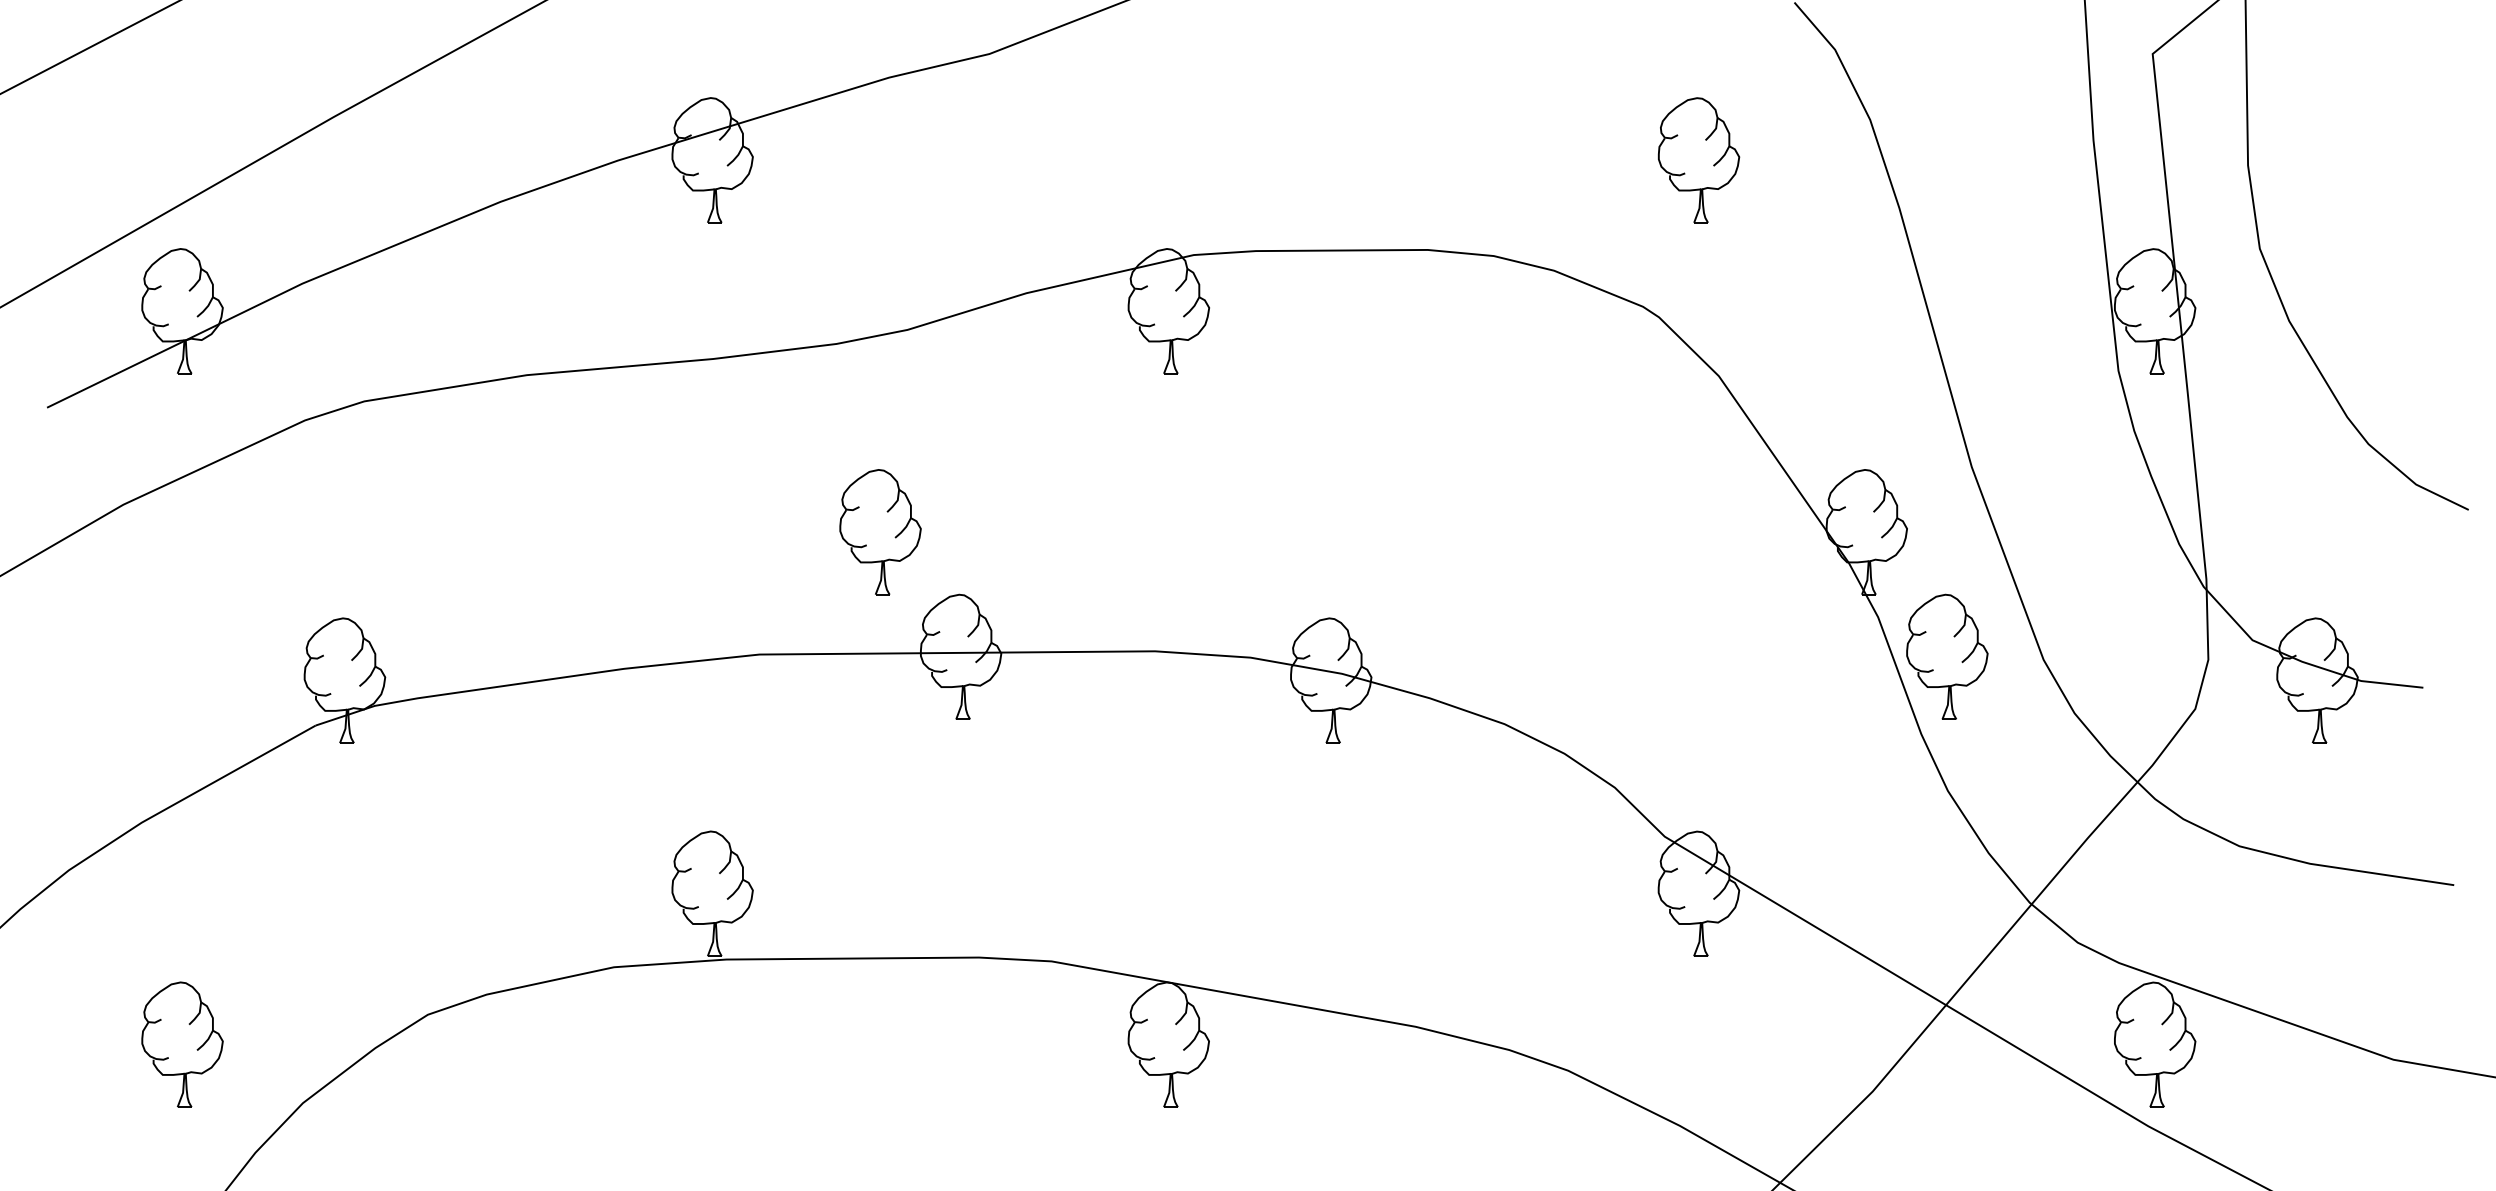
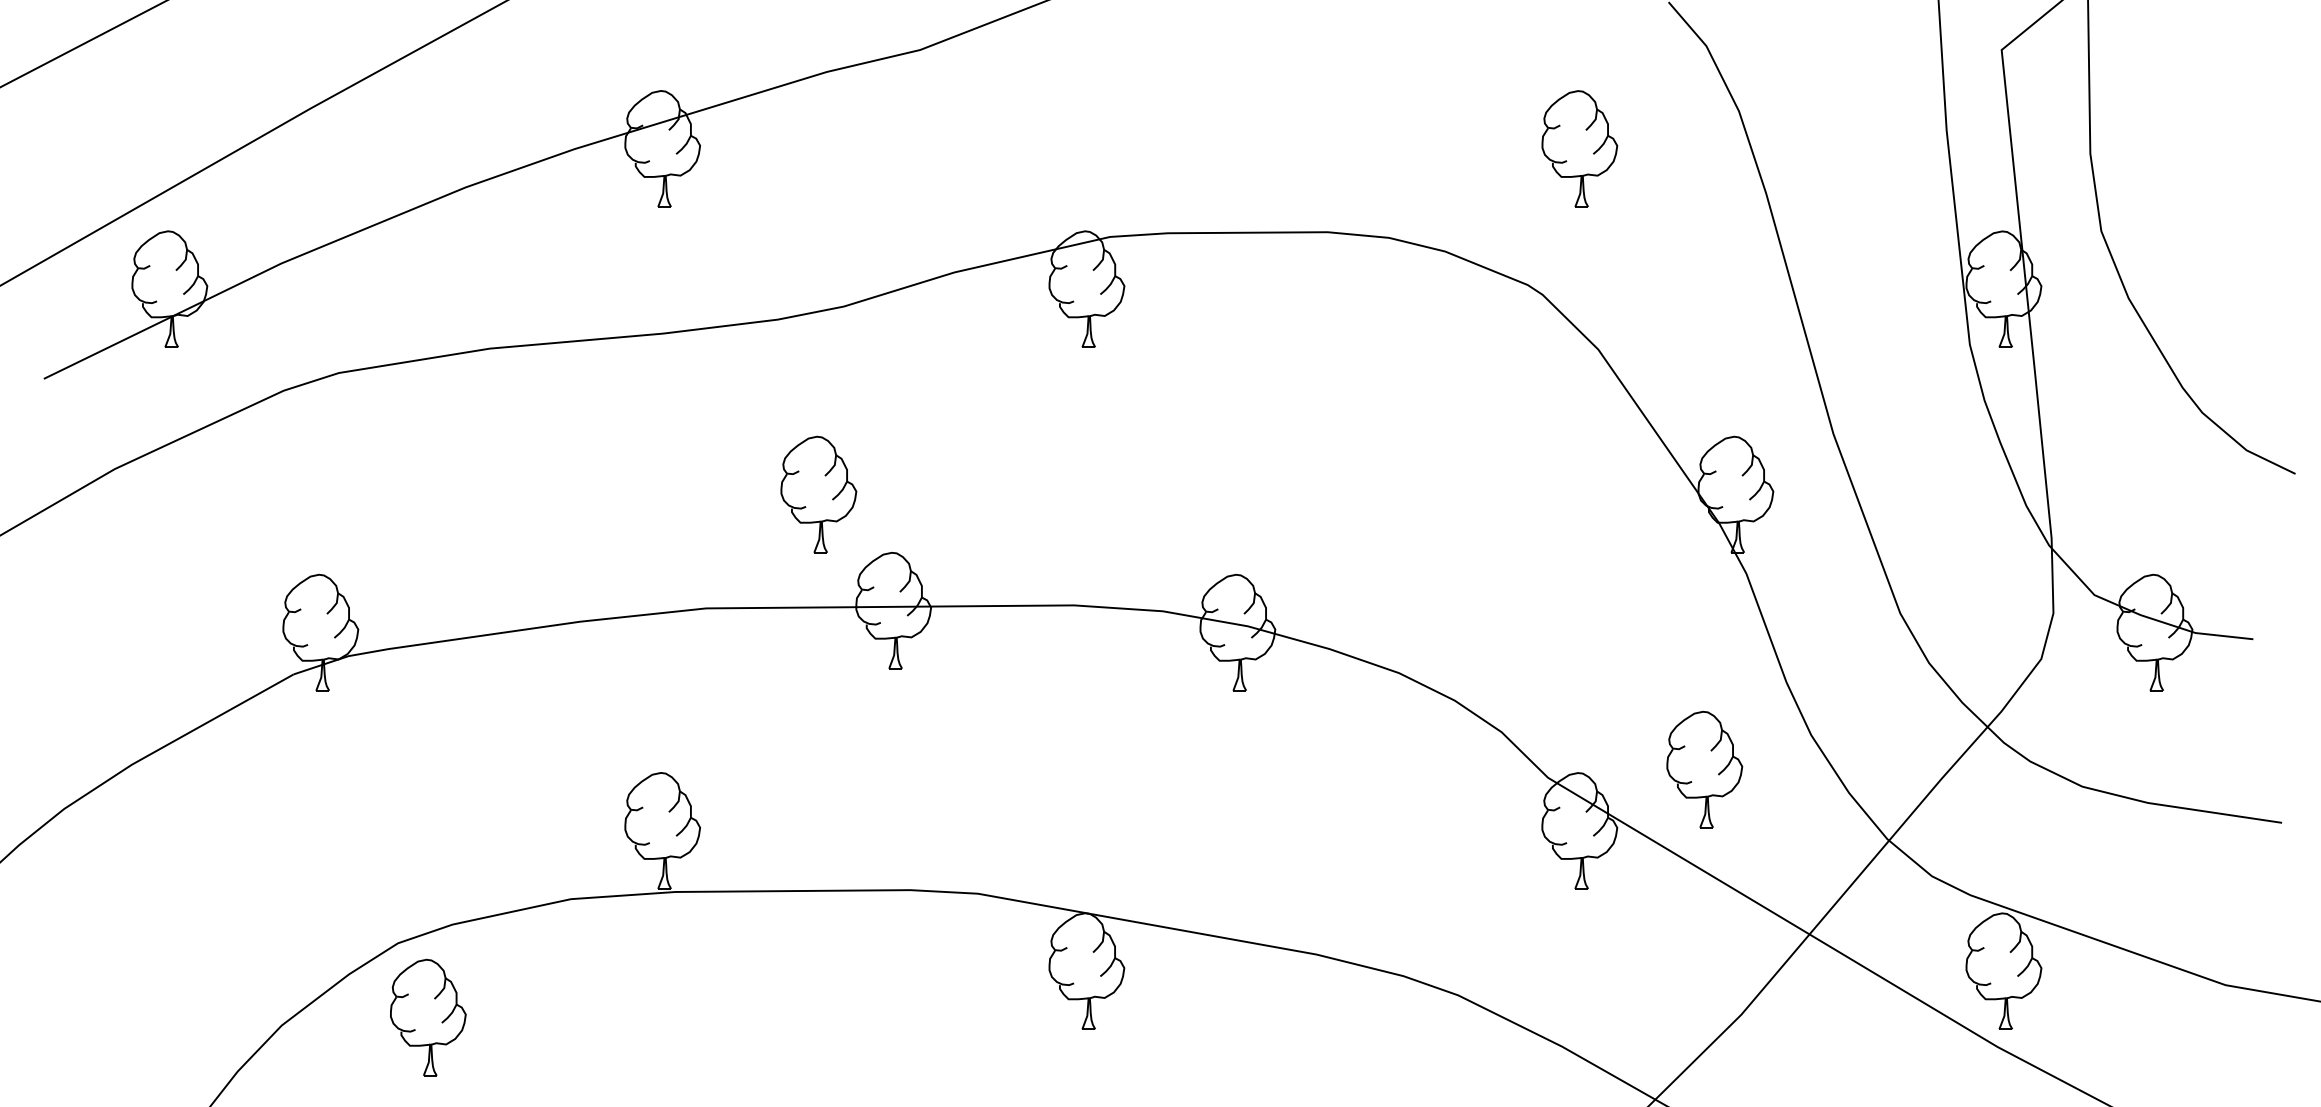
part: (1947, 656) -> (1704, 769), moved
part: (182, 1044) -> (428, 1017), moved

